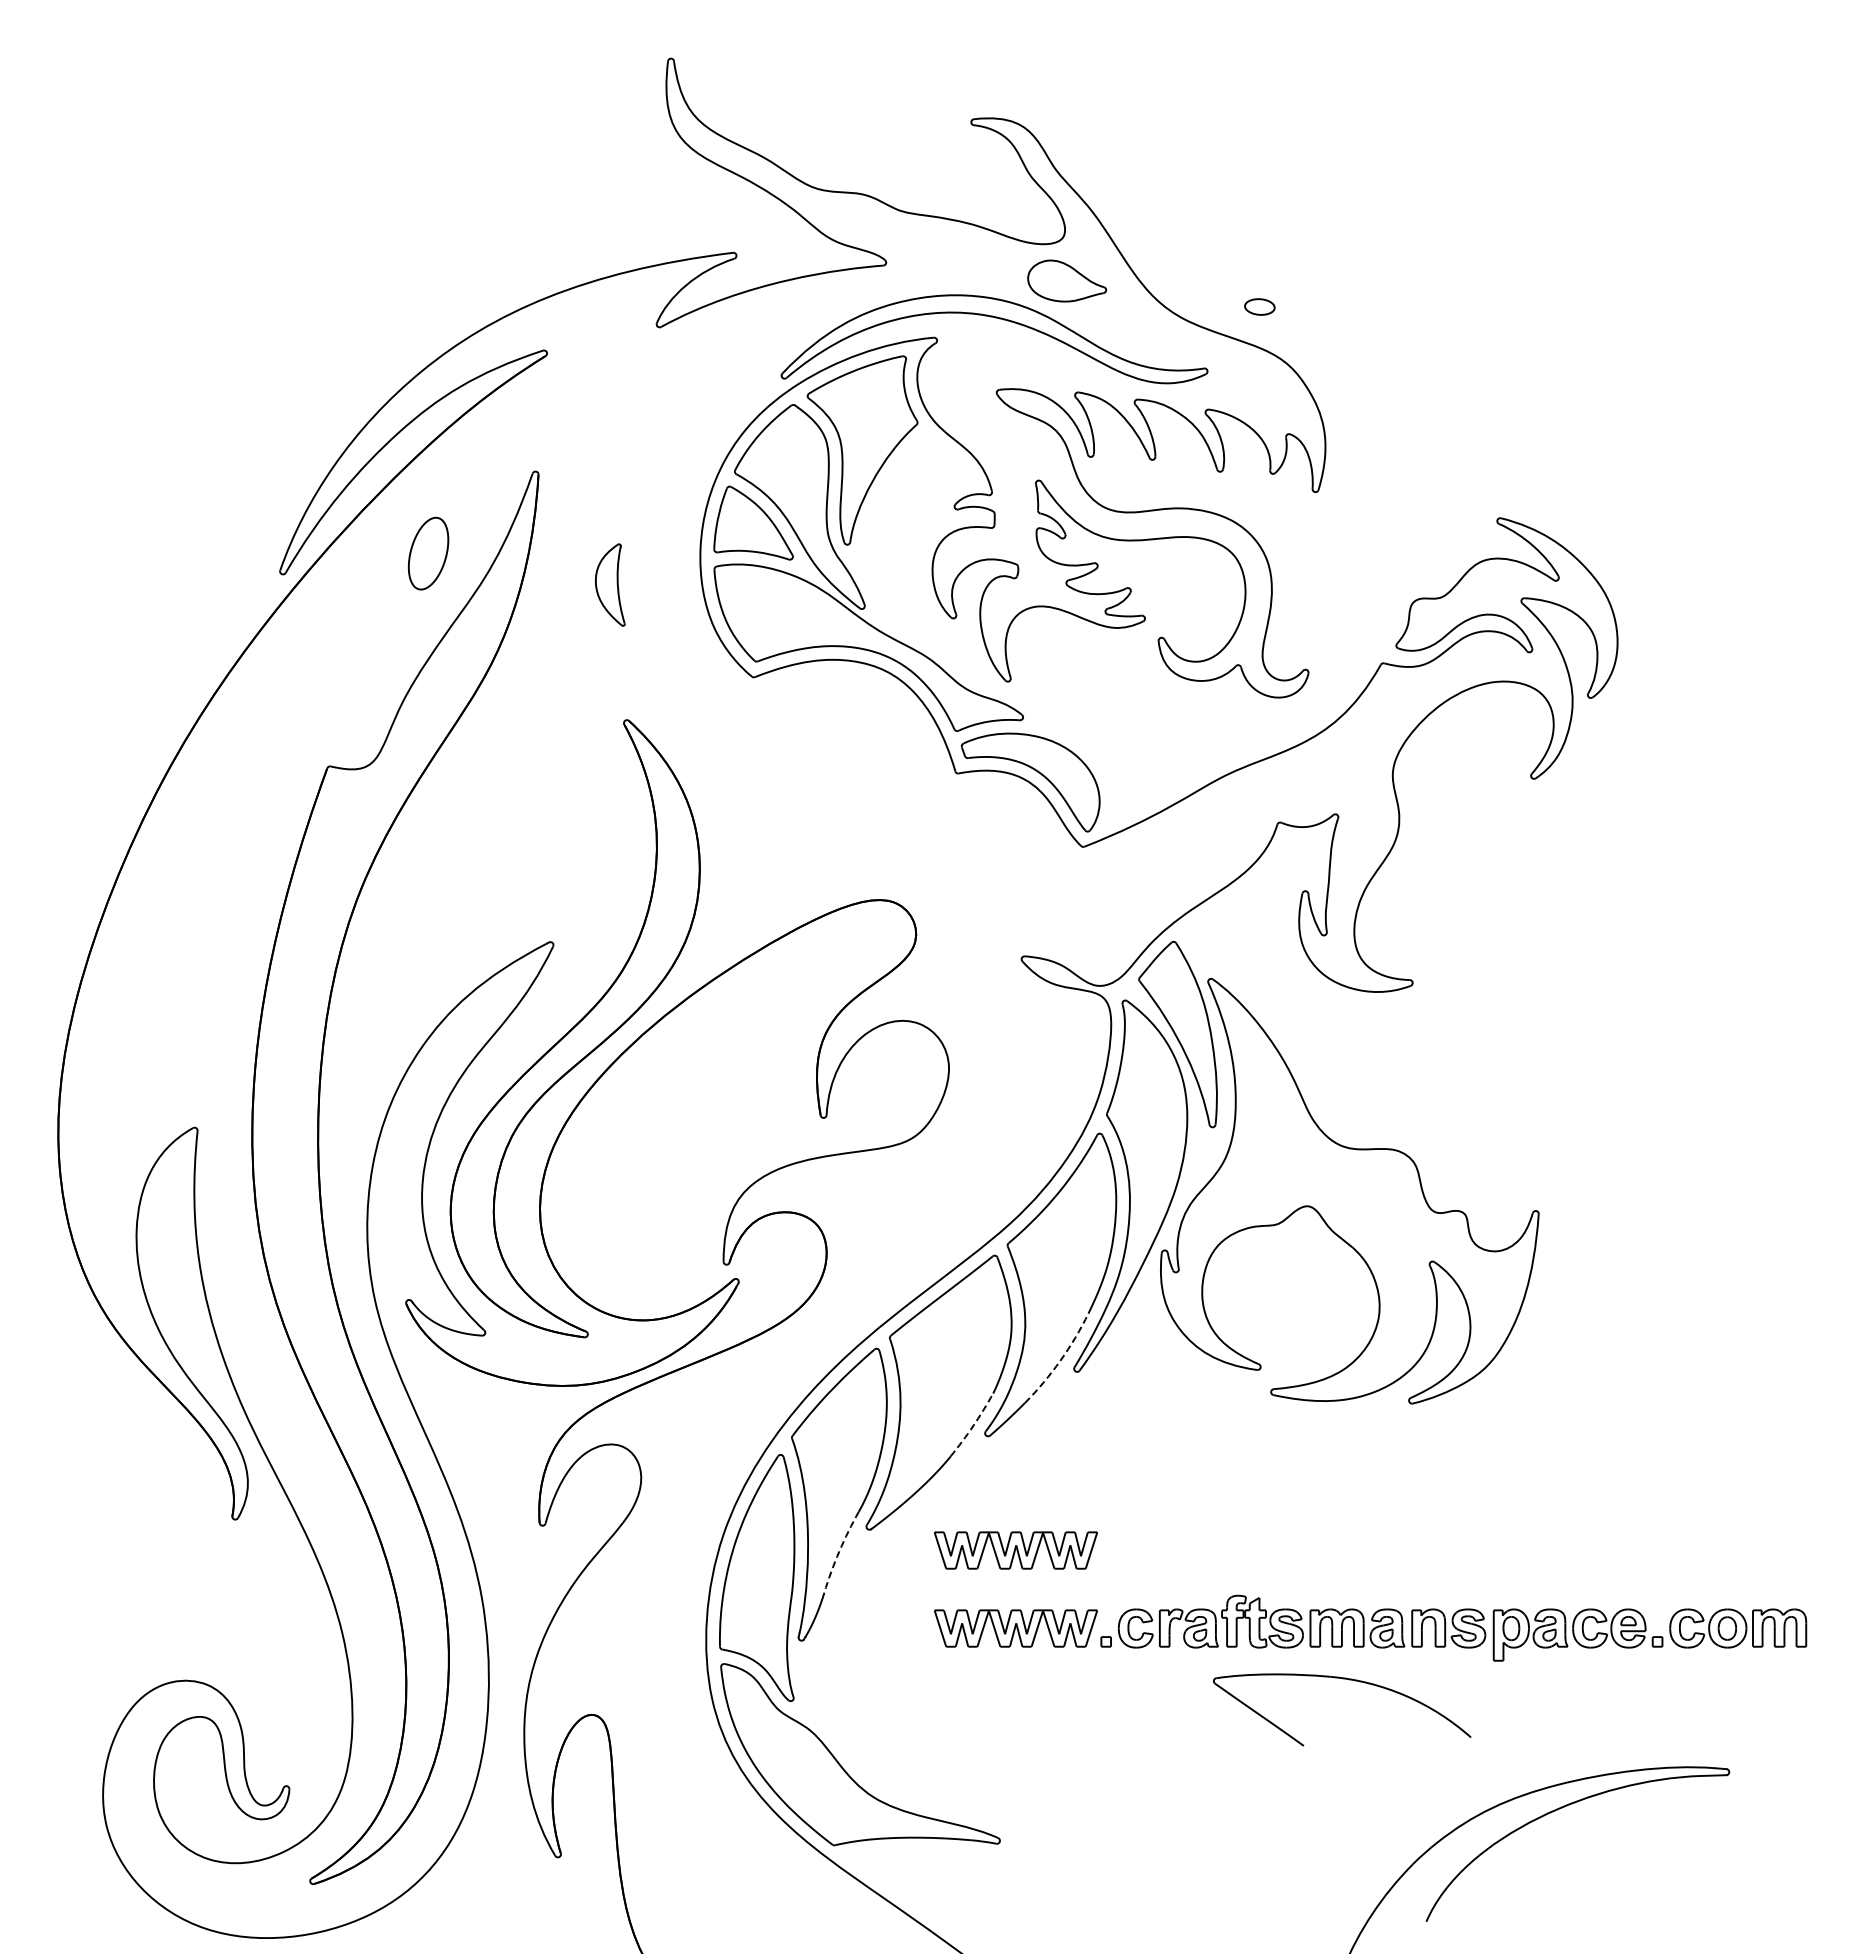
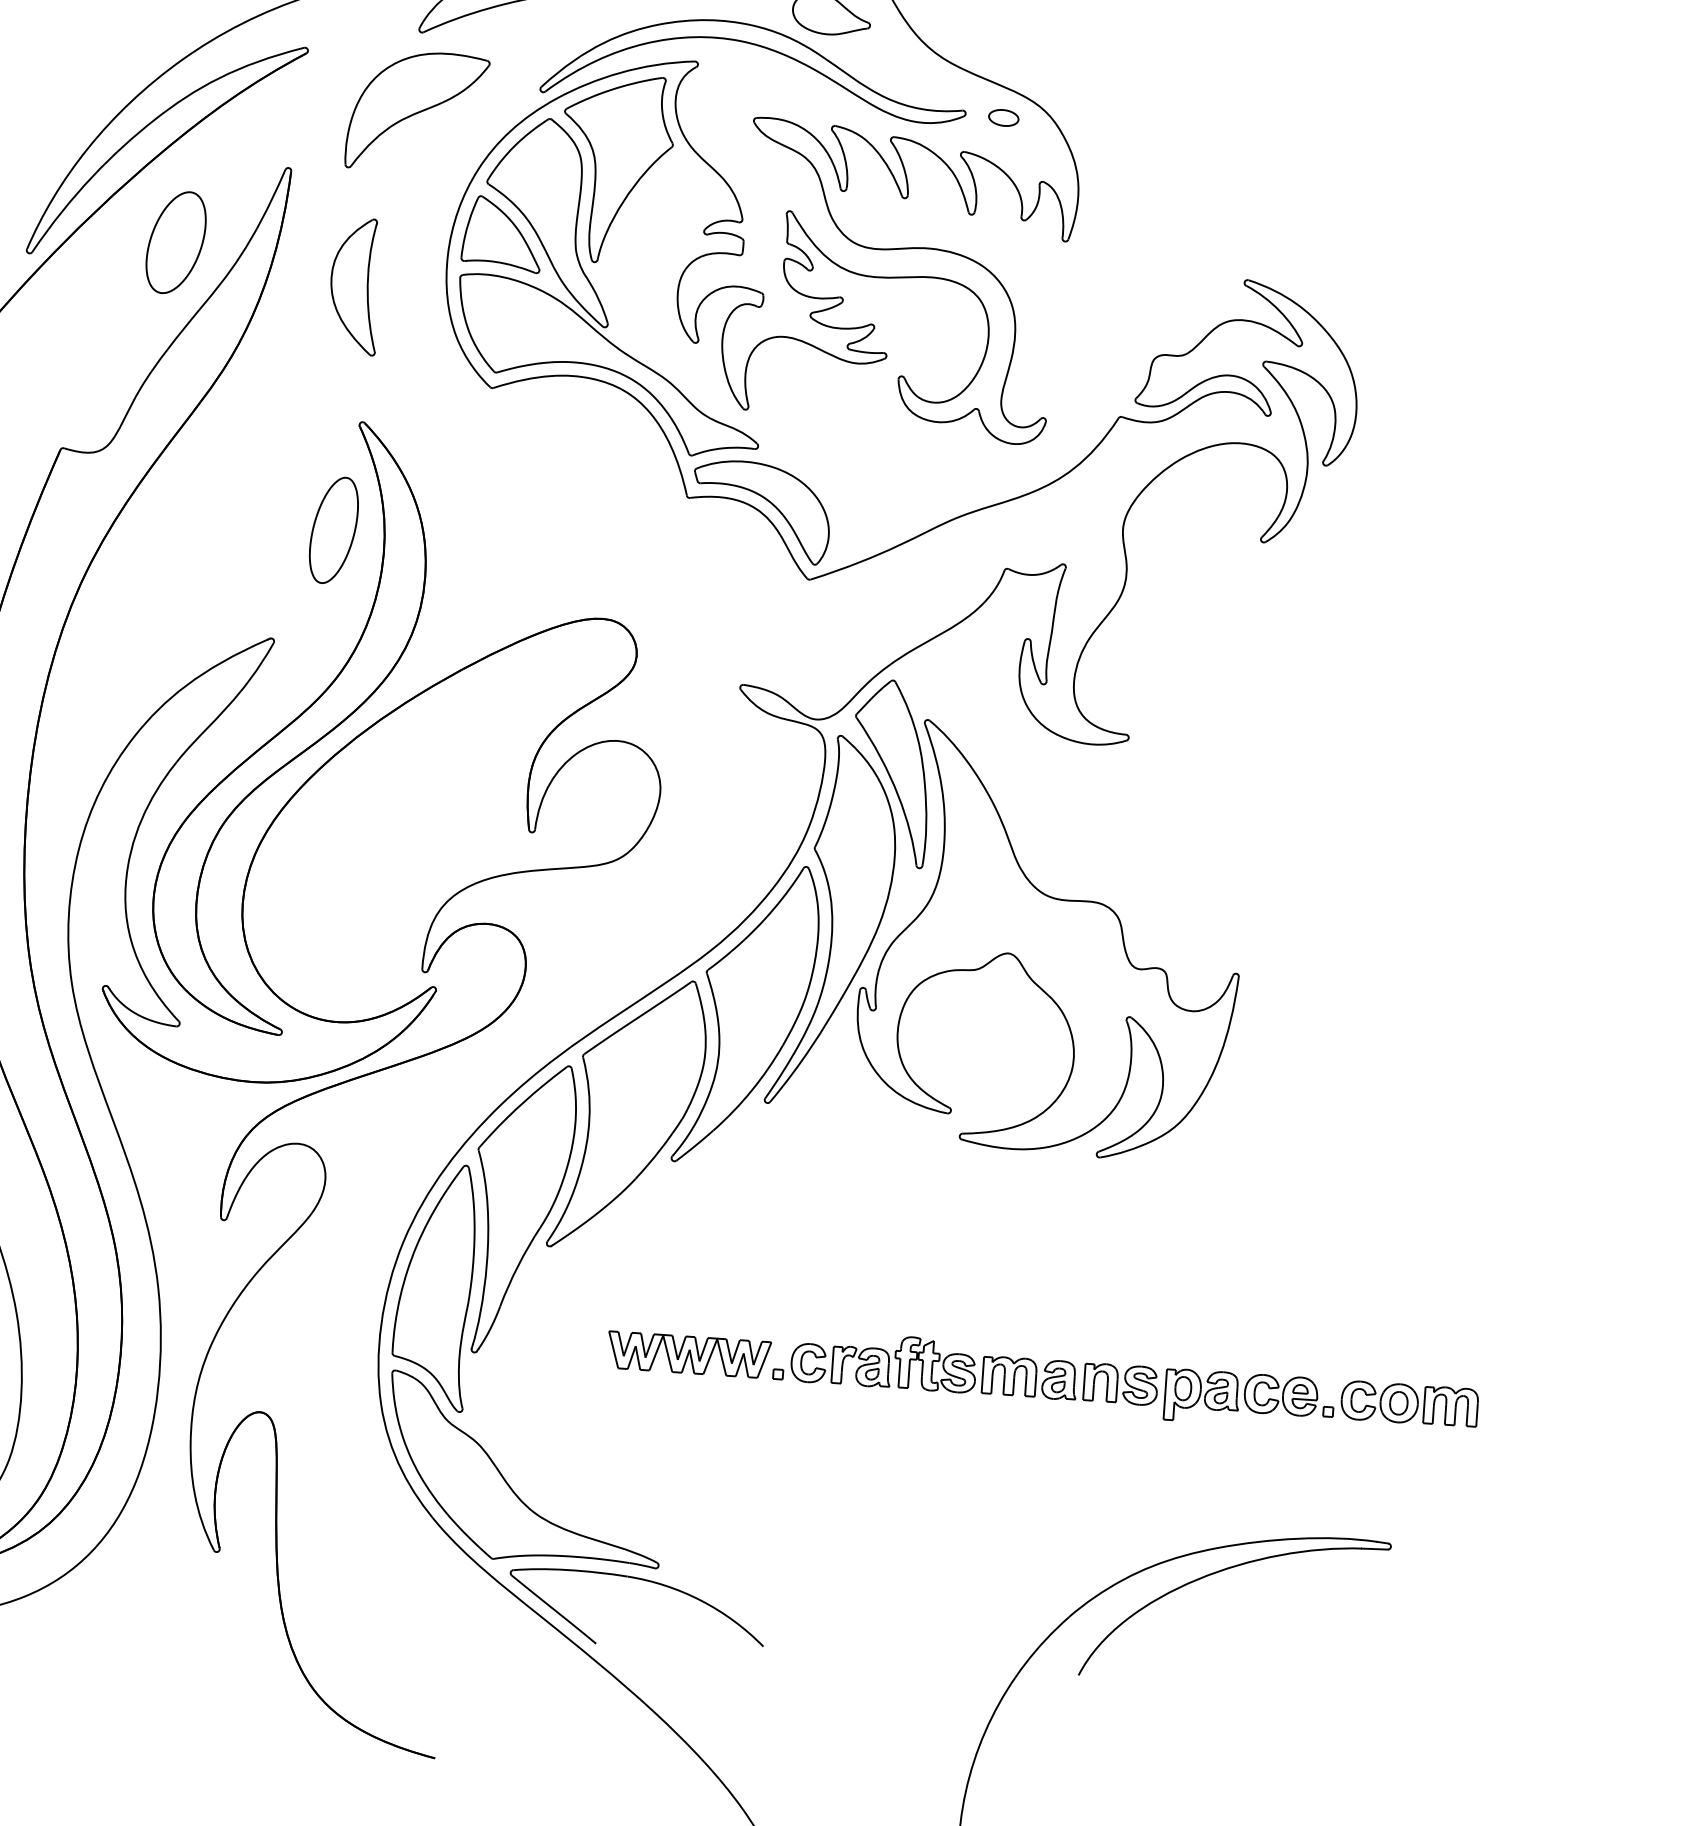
part: (1259, 306) -> (1003, 117), moved
part: (660, 406) -> (417, 111), added
part: (428, 553) -> (176, 242), size x1.43
part: (610, 584) -> (355, 285), size x1.67
part: (605, 829) -> (333, 529), added
arc: (1060, 1360) -> (751, 1090), dashed -> solid
arc: (973, 1425) -> (660, 1149), dashed -> solid
part: (1015, 1550) -> (693, 1277), removed
arc: (839, 1551) -> (518, 1266), dashed -> solid
part: (1349, 1680) -> (646, 1581), moved

